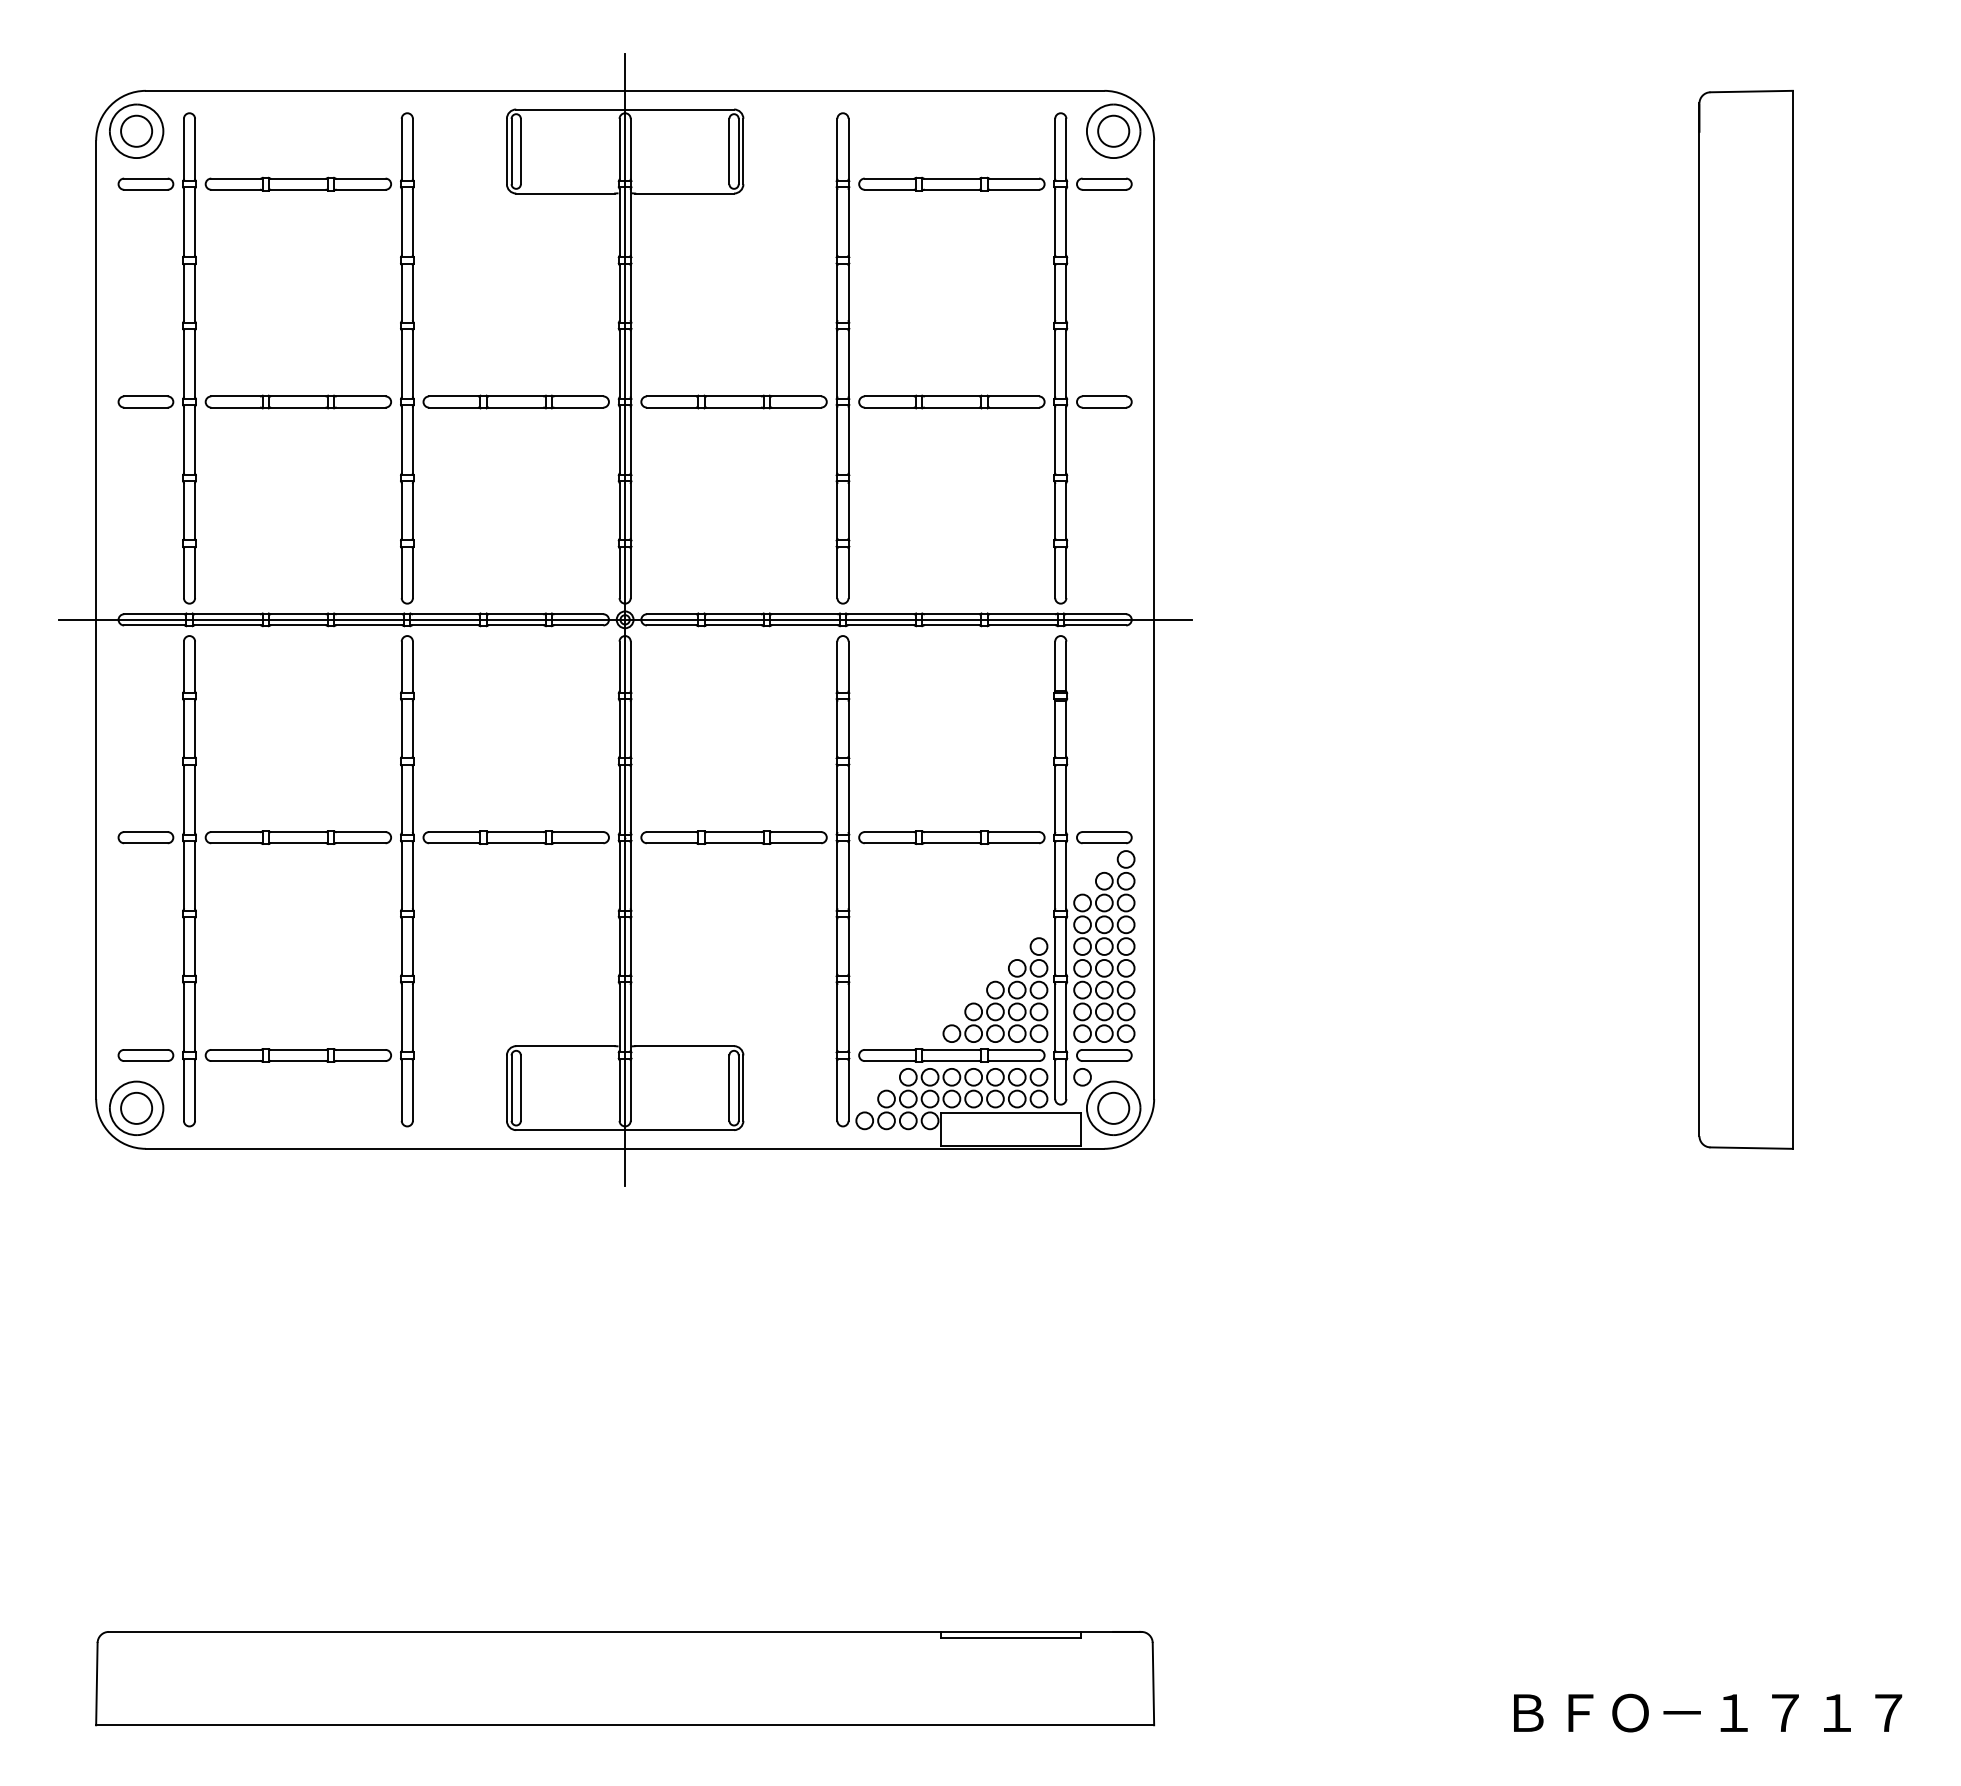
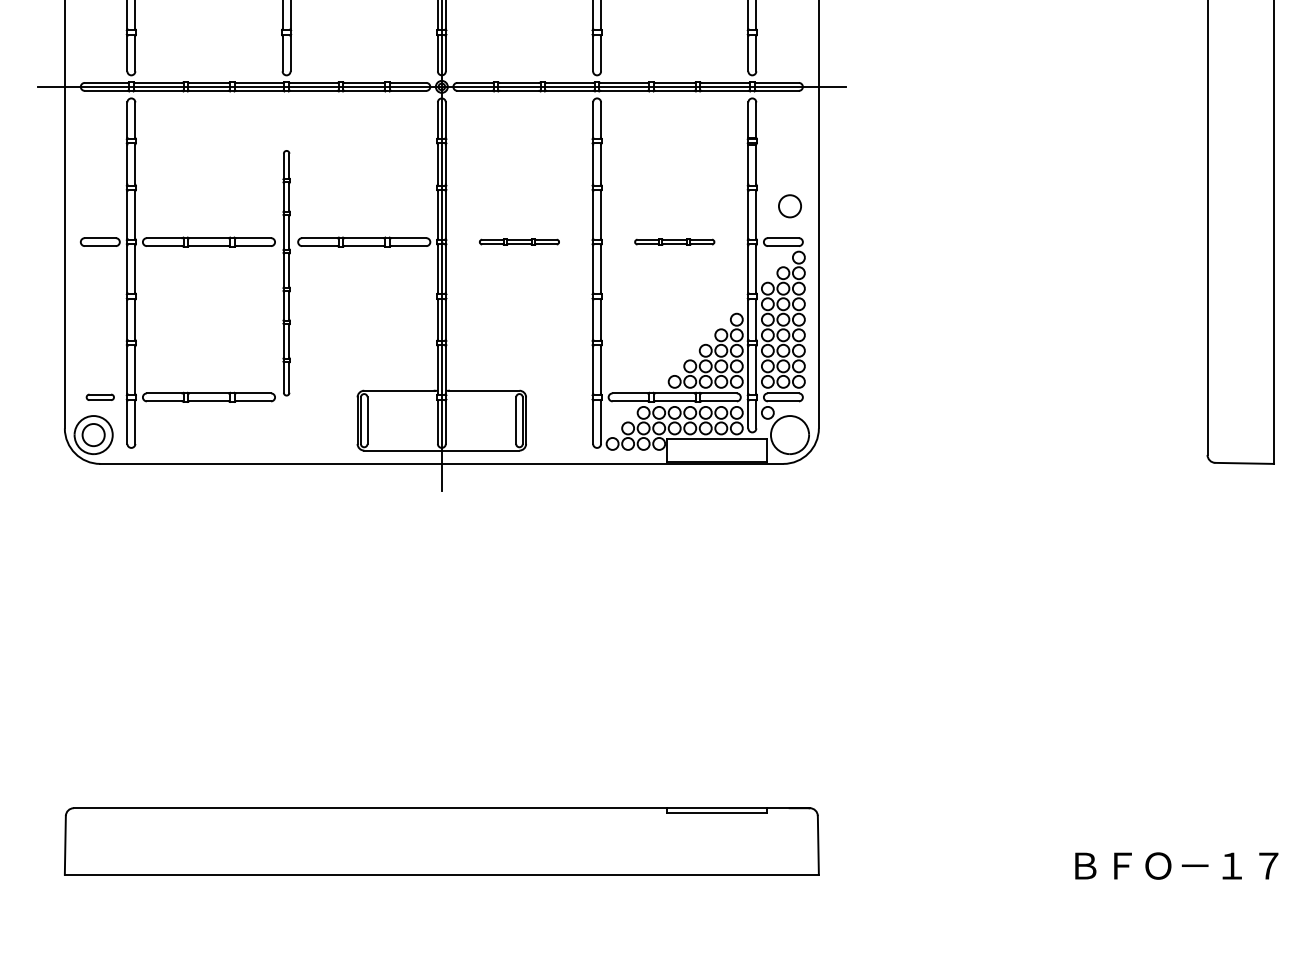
part: (733, 837) -> (519, 242), size x0.6
part: (951, 837) -> (674, 242), size x0.6
part: (407, 881) -> (286, 273), size x0.7
part: (145, 1055) -> (100, 397), size x0.7
circle: (1113, 1107) -> (789, 205), moved

